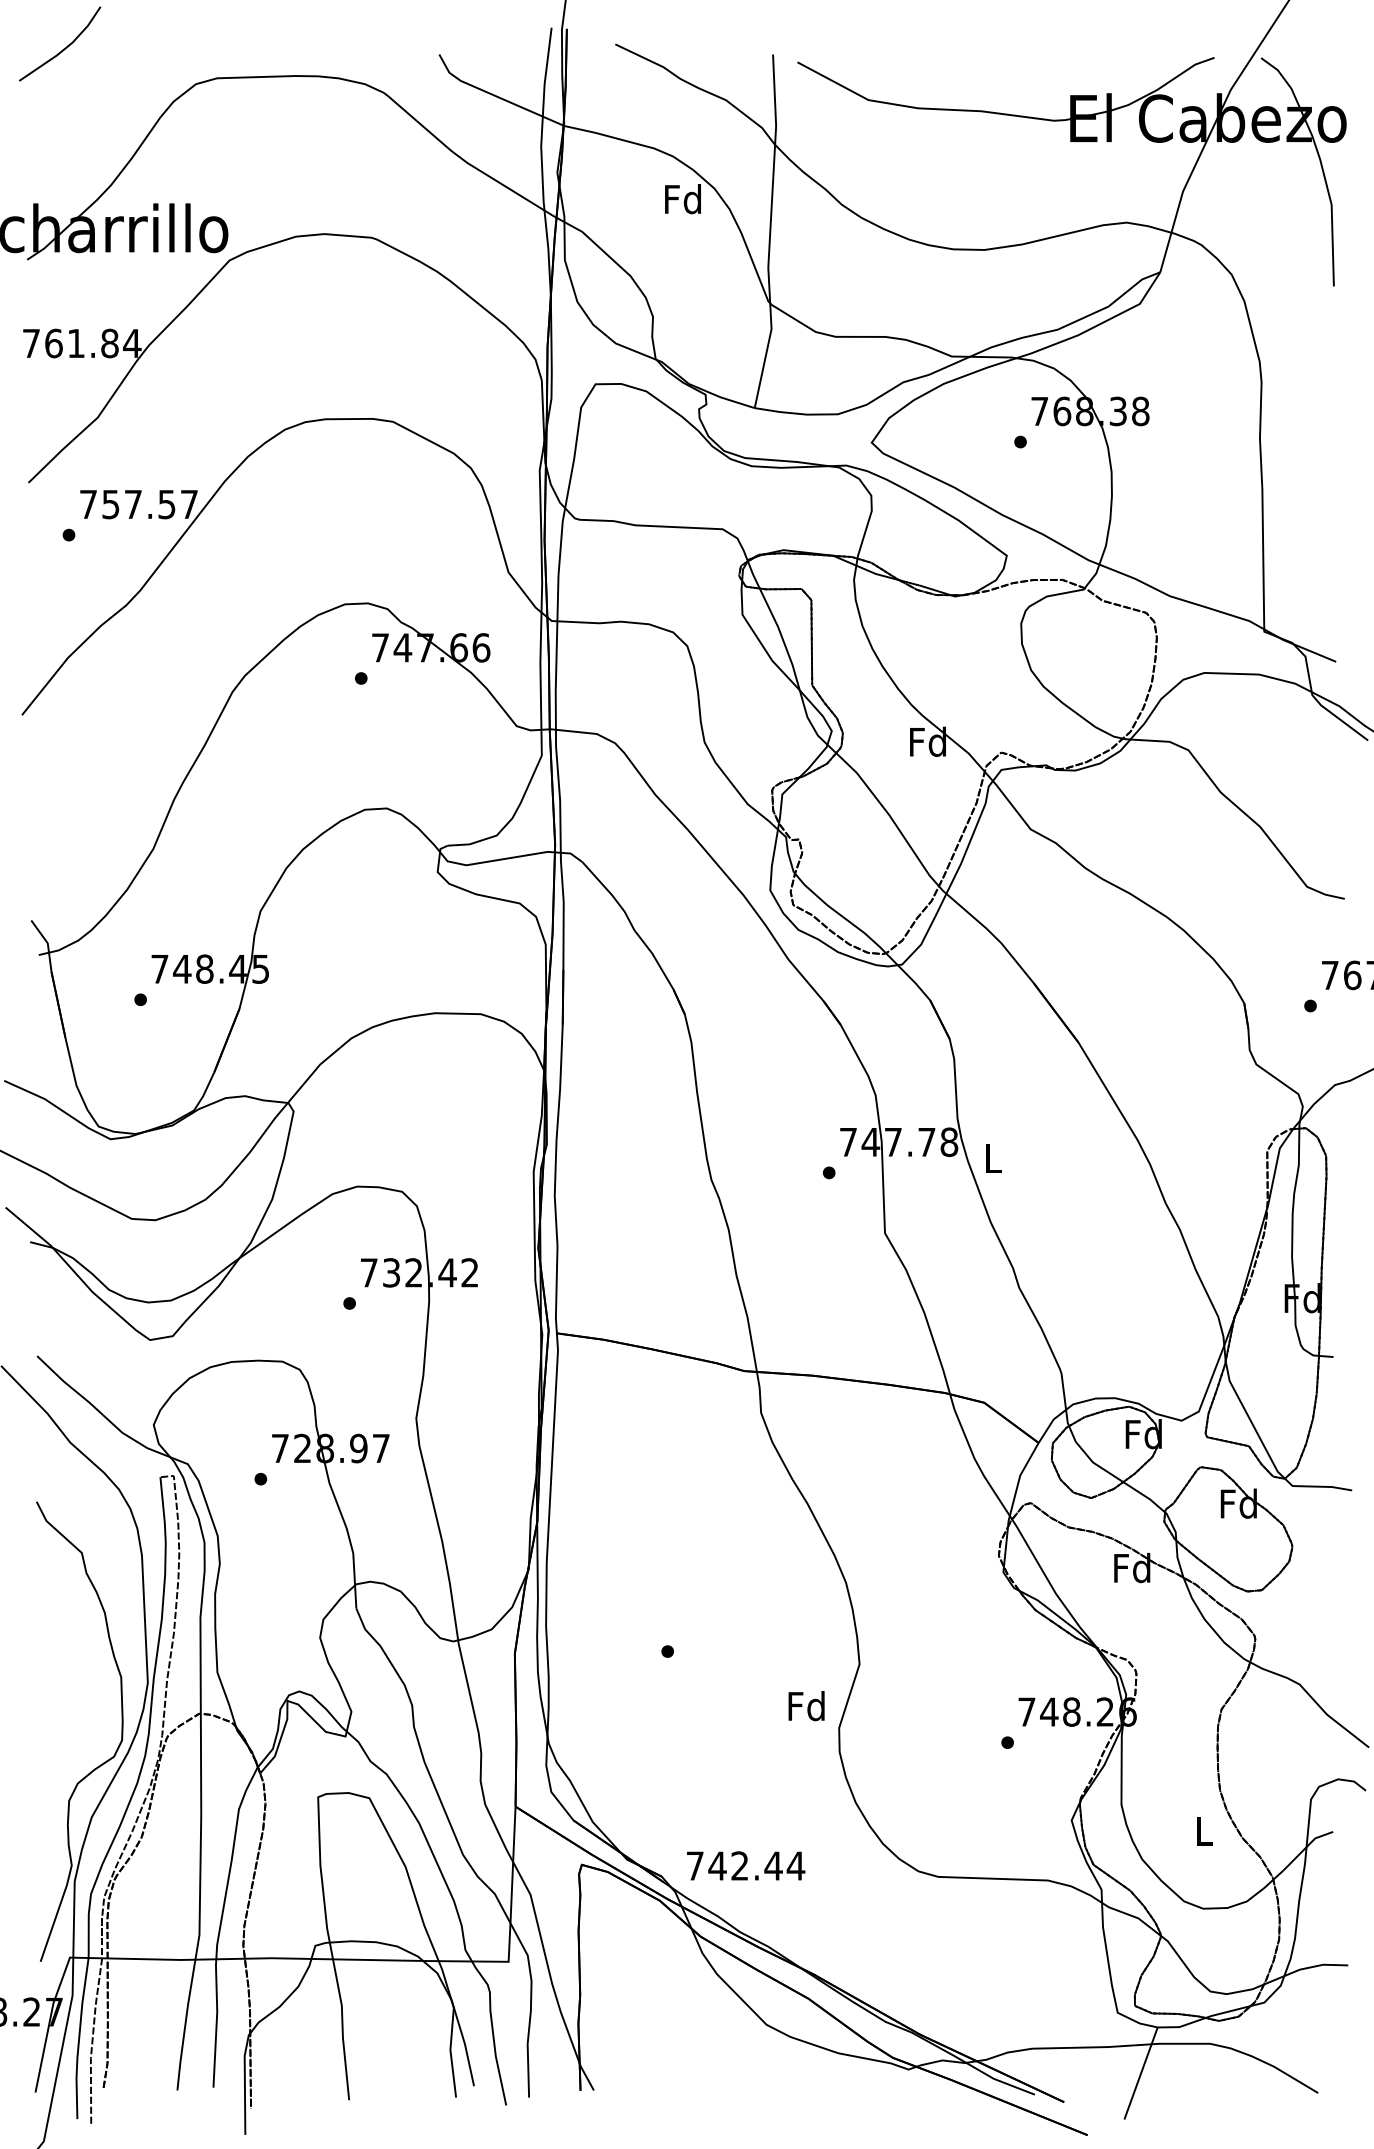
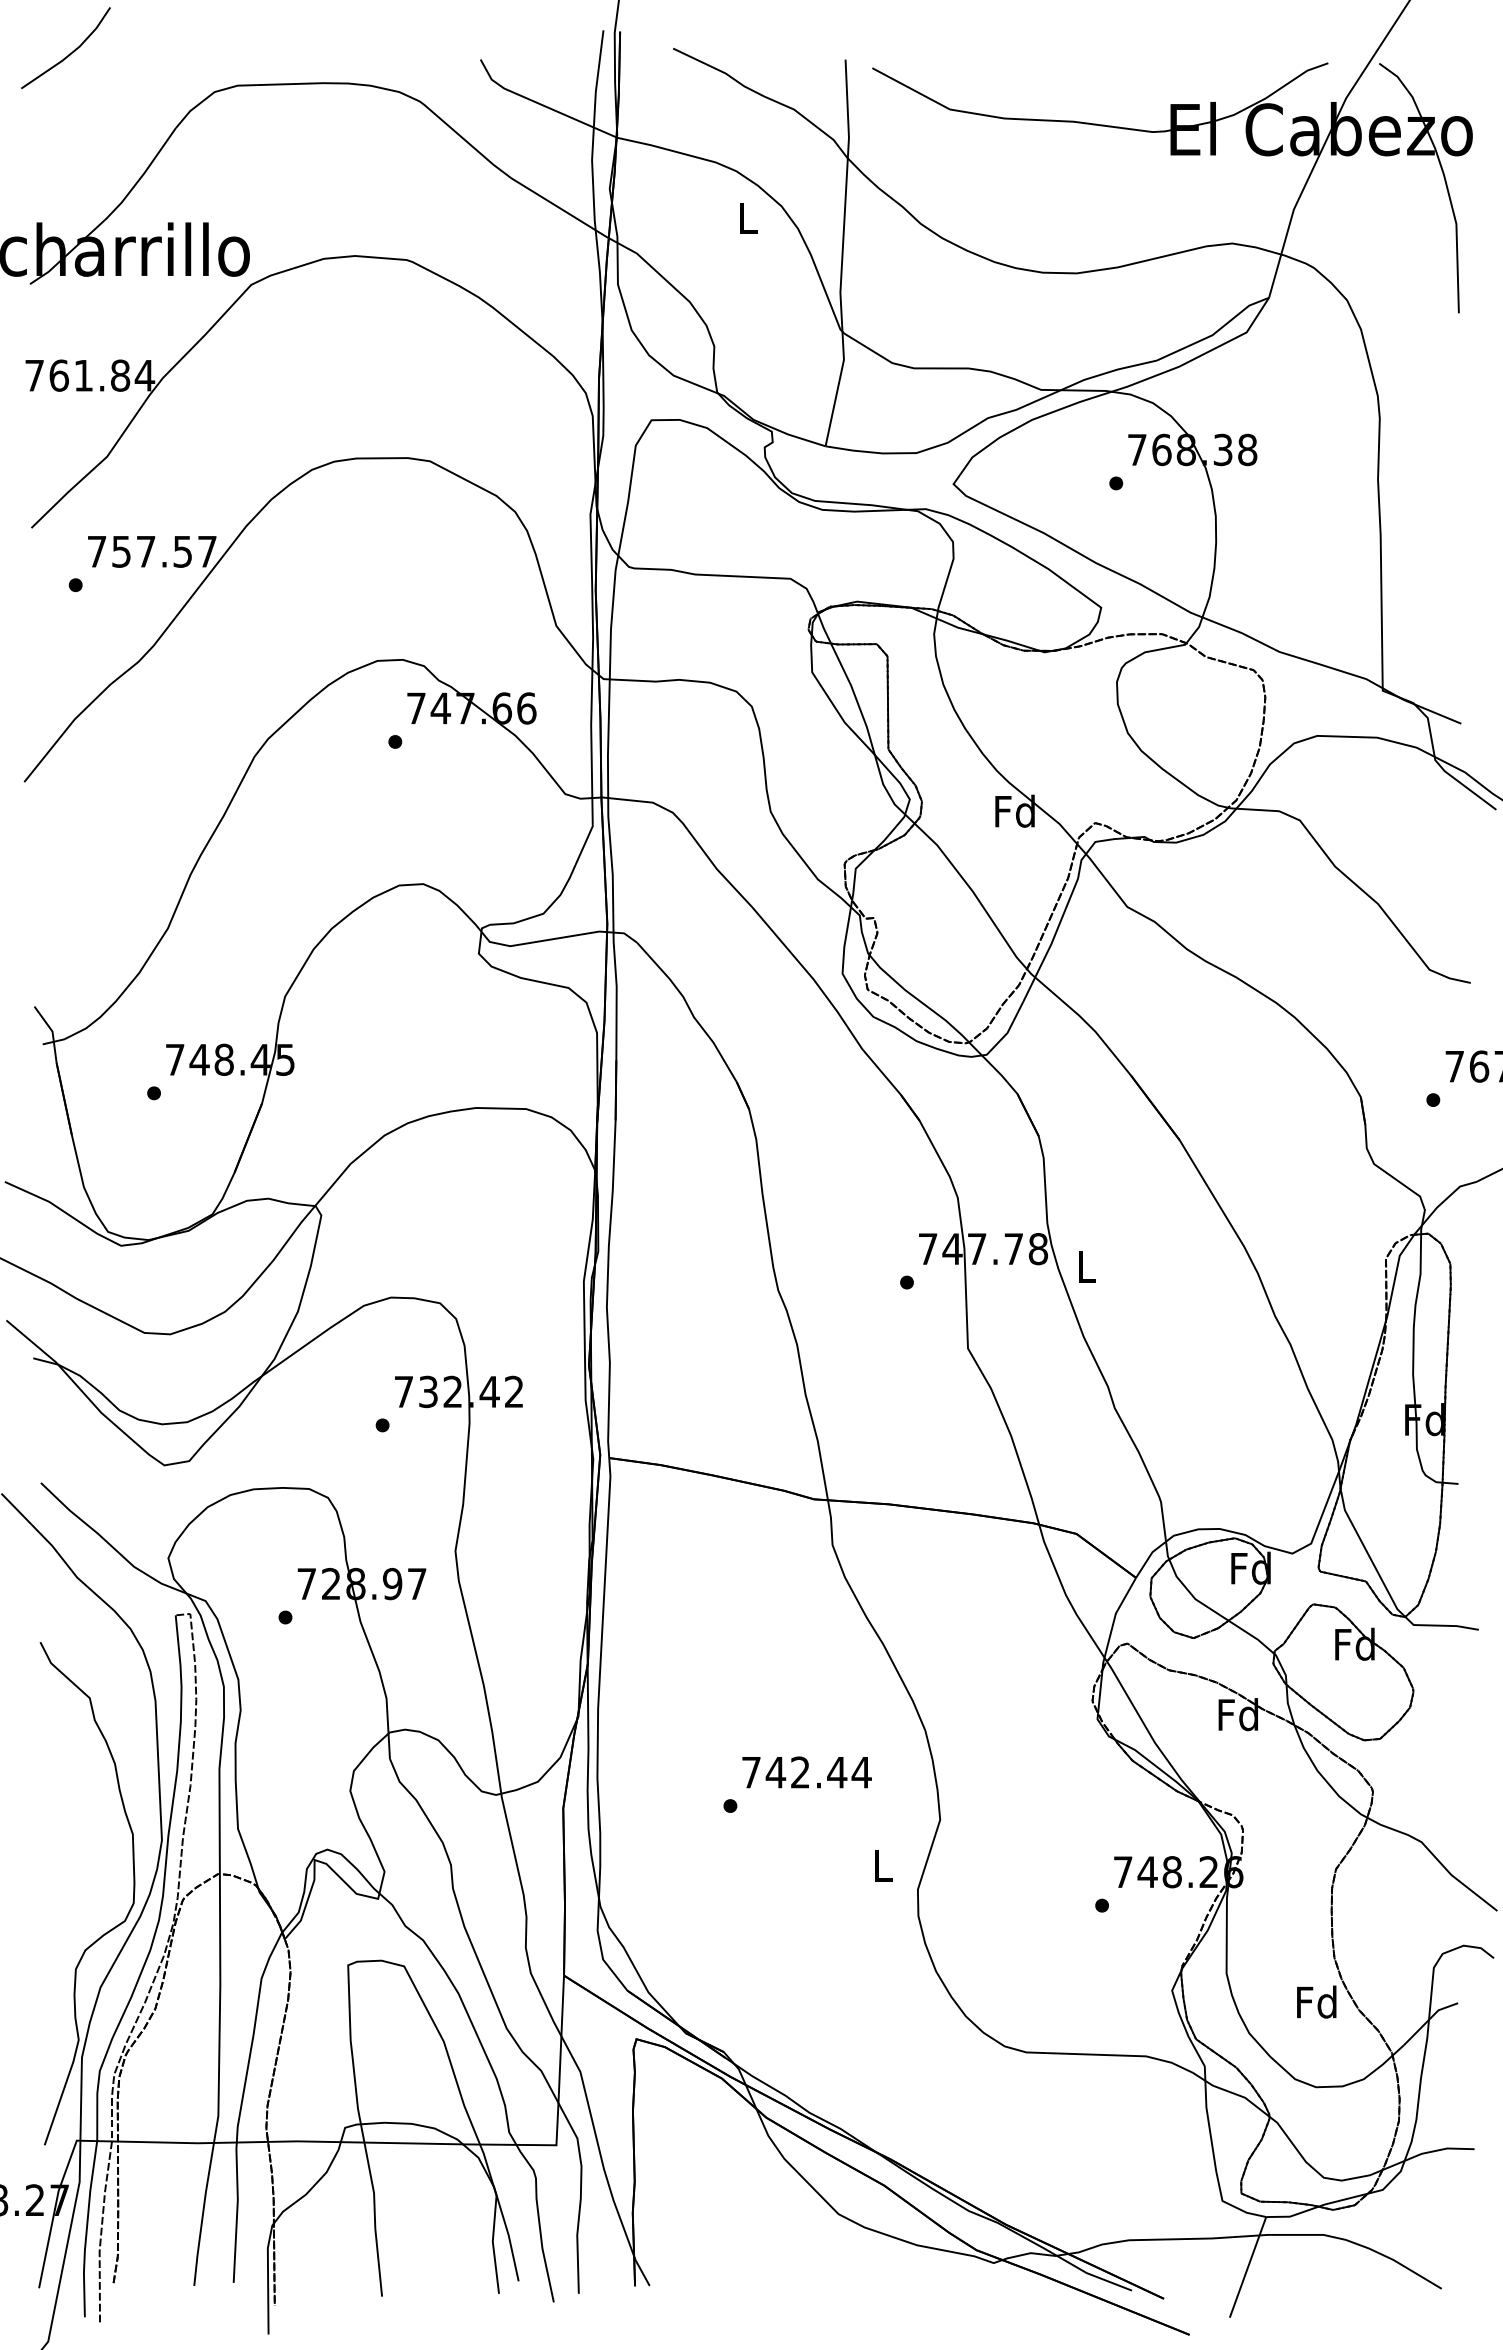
text: (682, 198) -> (746, 217), Fd -> L
text: (805, 1705) -> (881, 1865), Fd -> L
text: (1203, 1830) -> (1316, 2001), L -> Fd
text: (745, 1865) -> (806, 1772), moved

